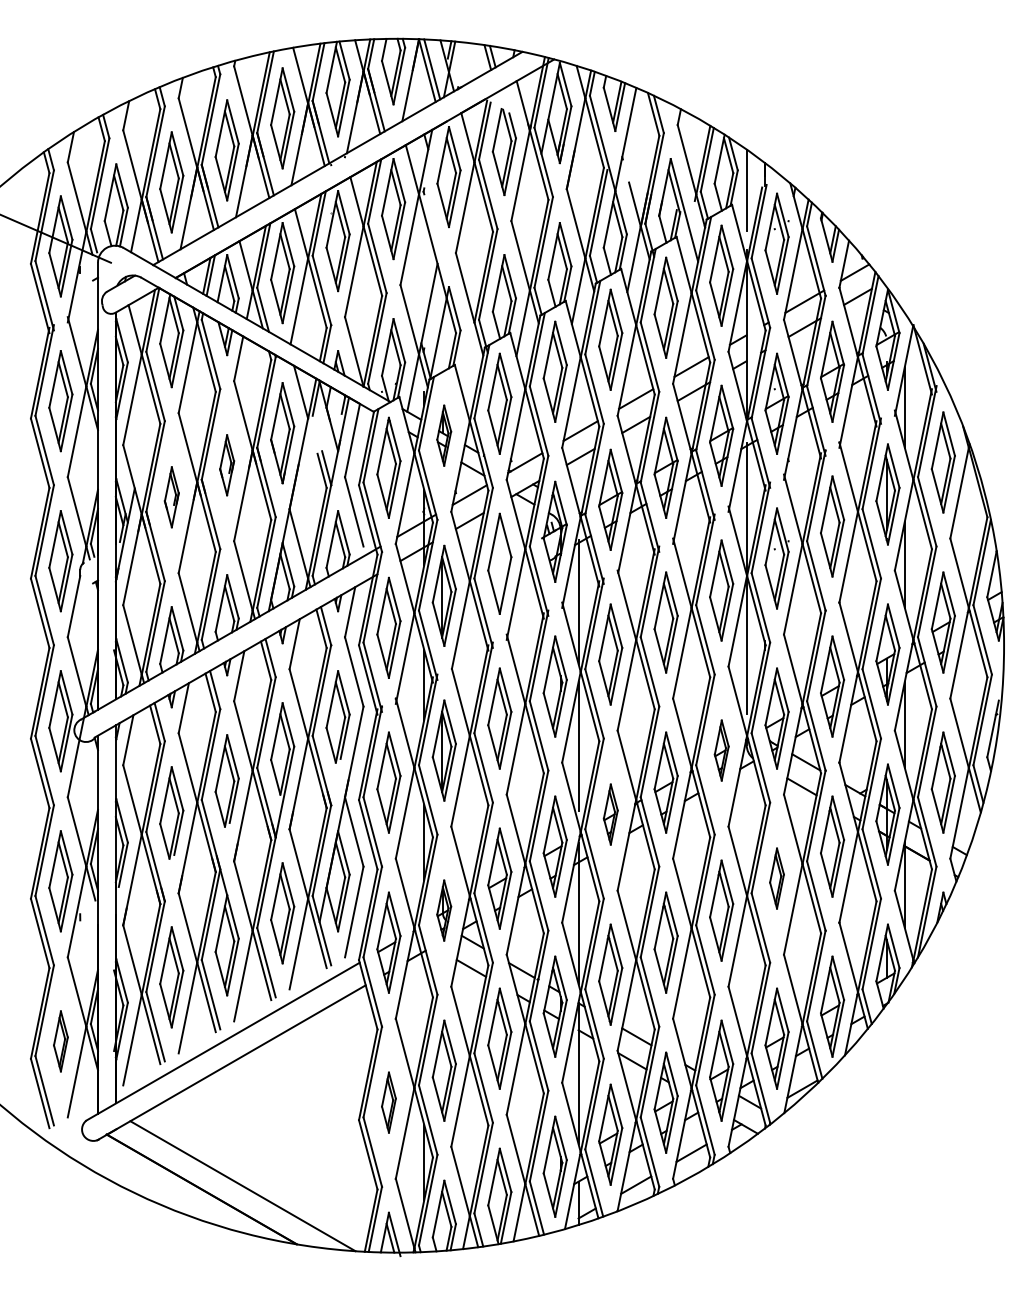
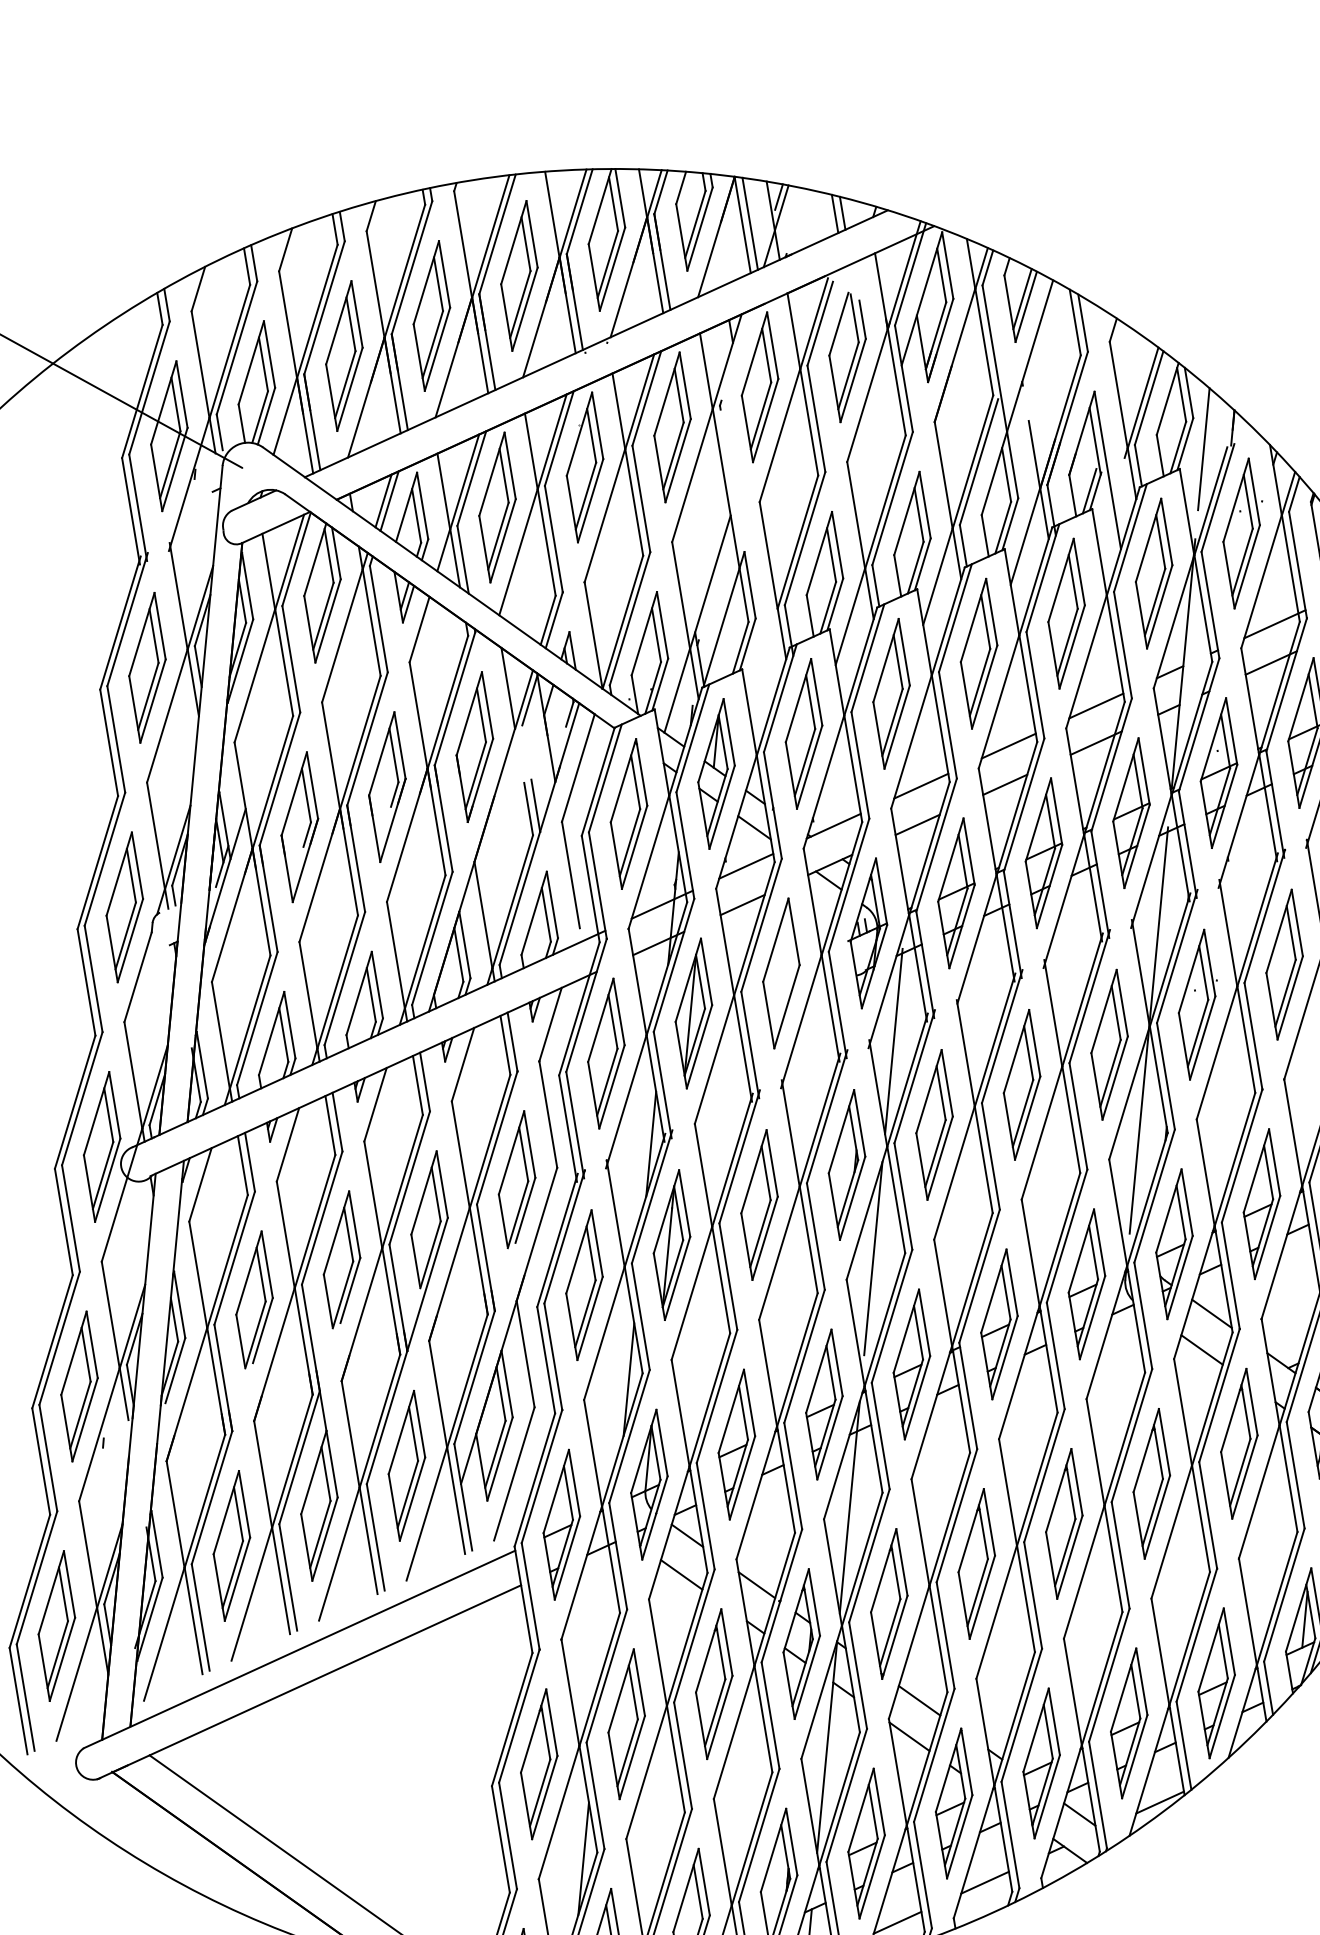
part: (443, 435) -> (715, 773), size x1.67
part: (226, 465) -> (386, 787), size x1.67
part: (171, 497) -> (299, 827), size x1.67
part: (721, 750) -> (1086, 1284), size x1.67
part: (610, 814) -> (911, 1364), size x1.67
part: (776, 878) -> (1151, 1483), size x1.67
part: (443, 910) -> (648, 1484), size x1.67
part: (60, 1041) -> (56, 1626), size x1.67
part: (388, 1102) -> (538, 1763), size x1.67

